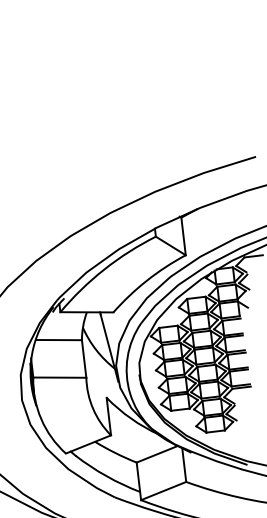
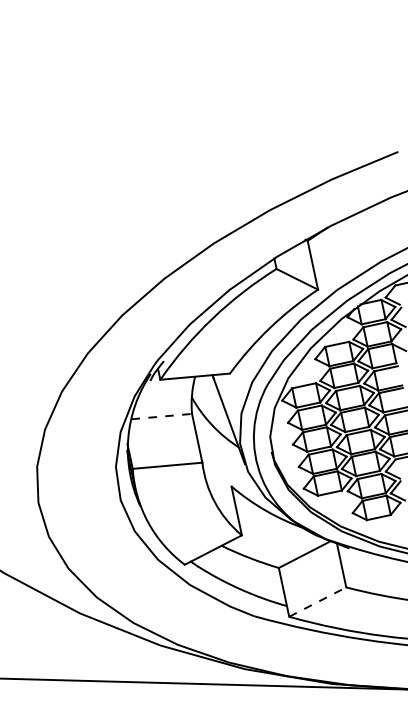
line: (59, 340) -> (162, 416), solid -> dashed
line: (164, 490) -> (318, 601), solid -> dashed

